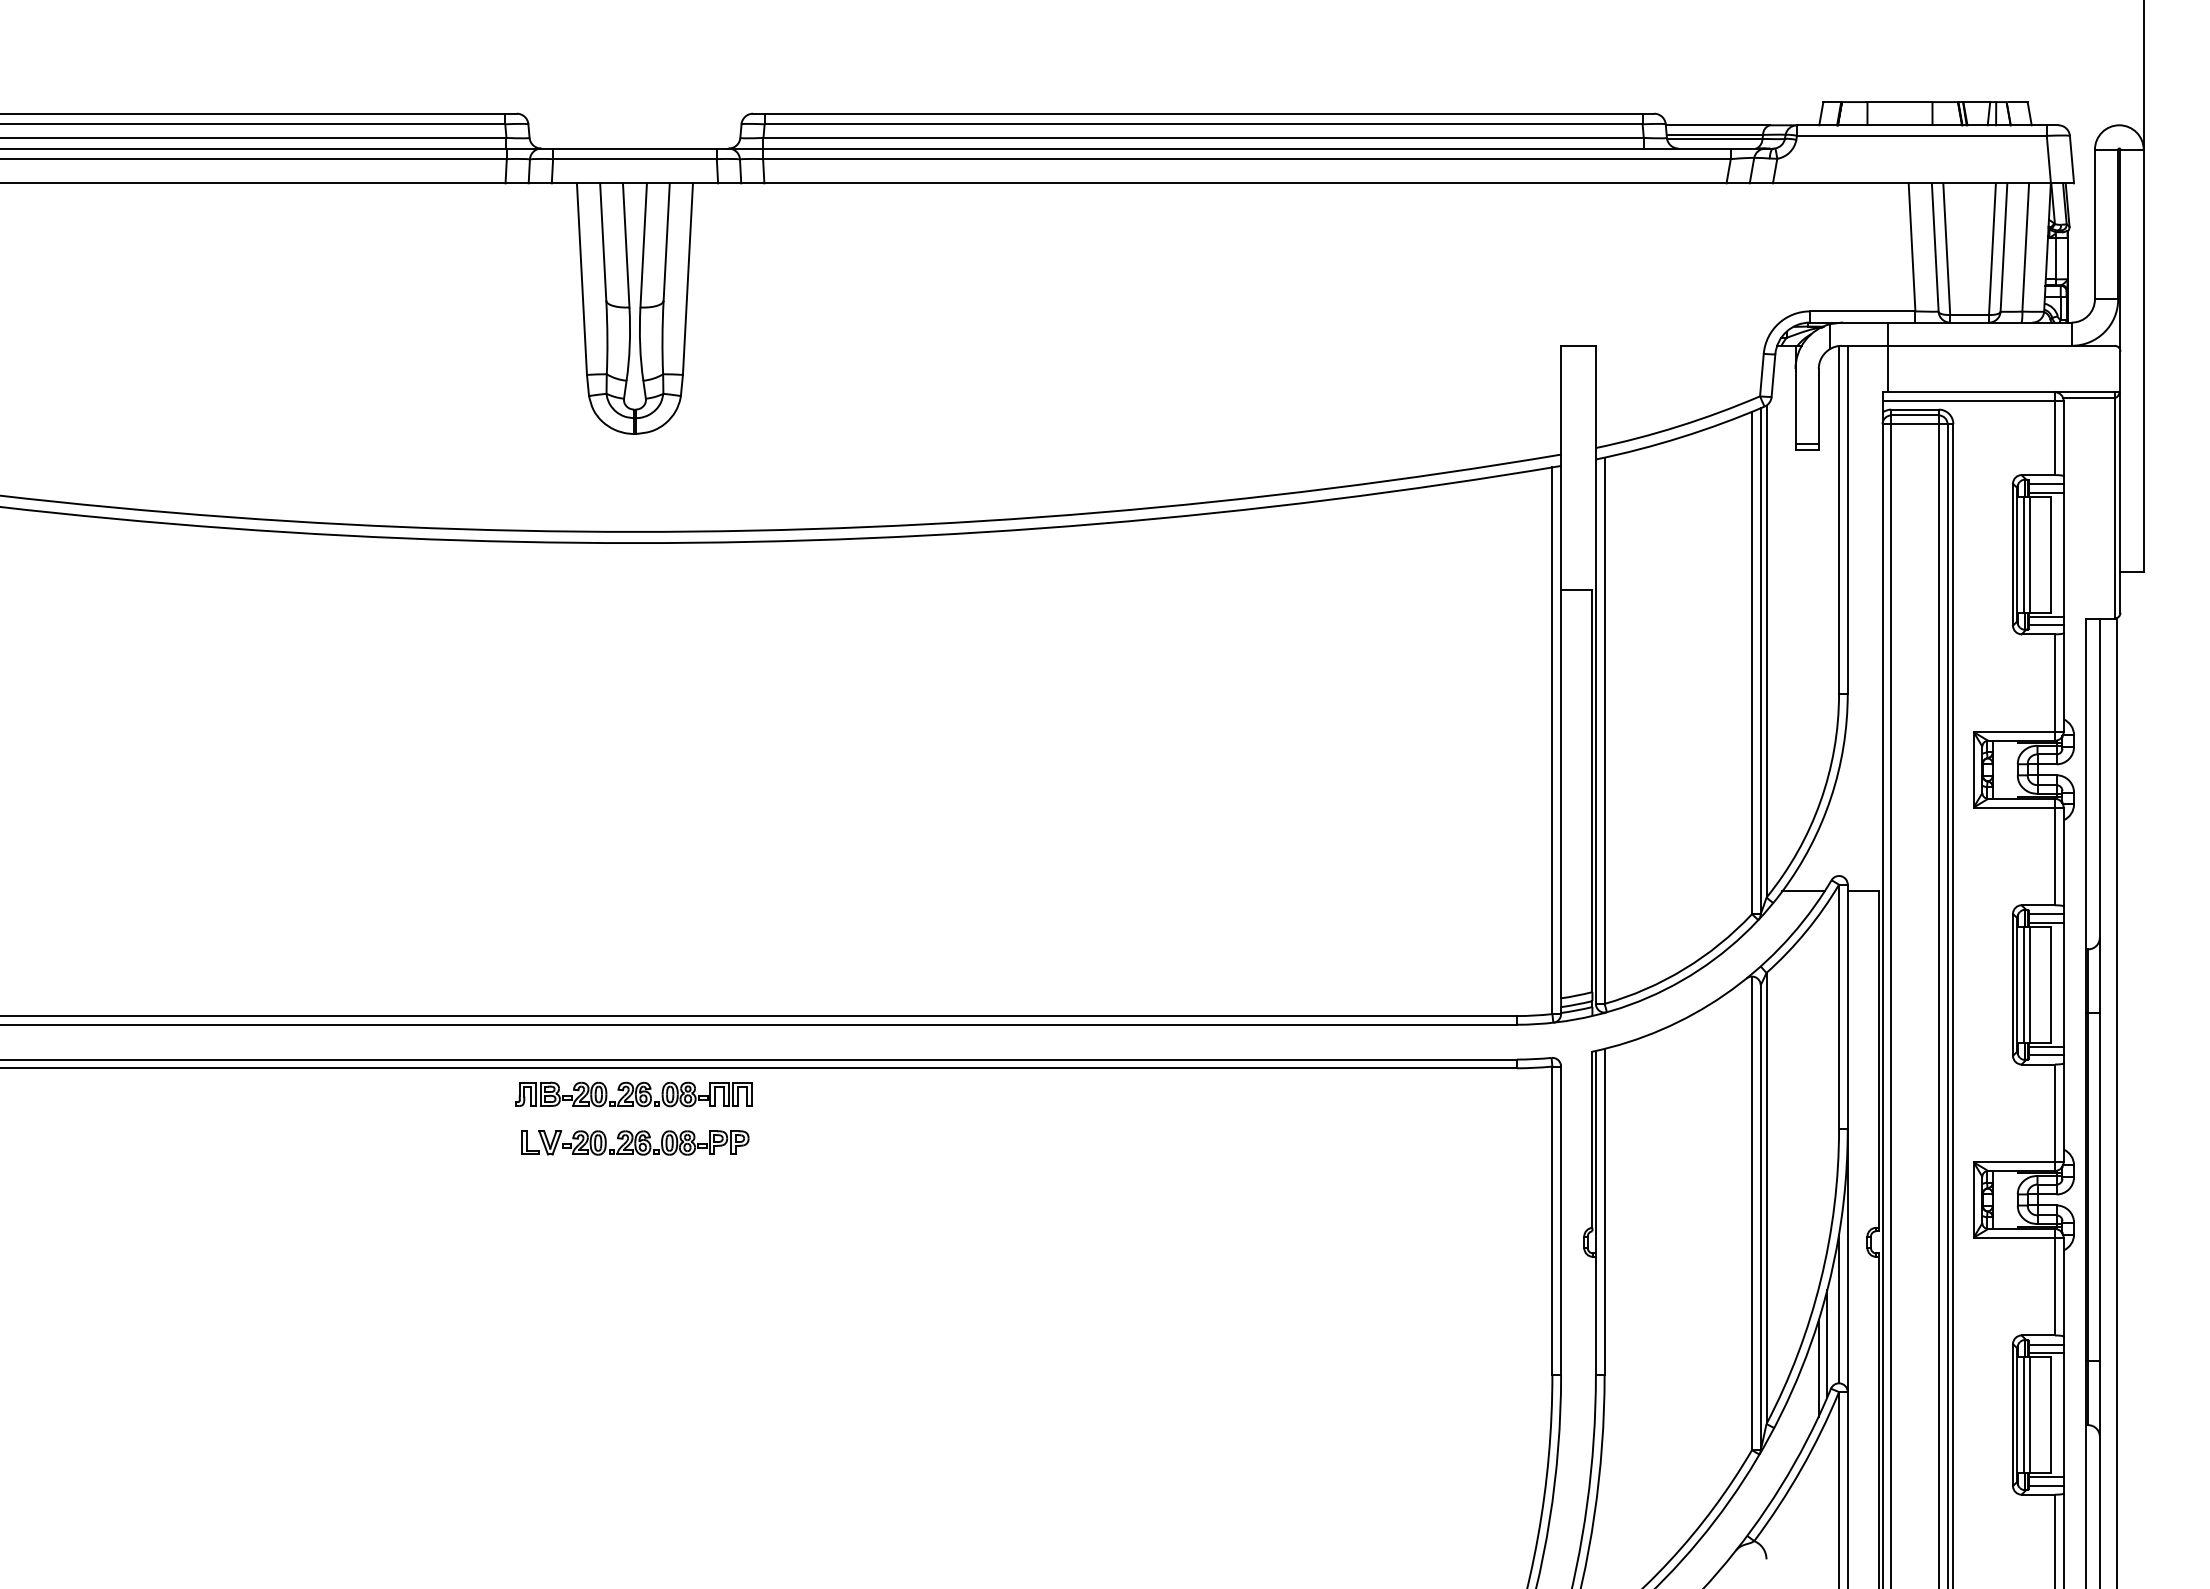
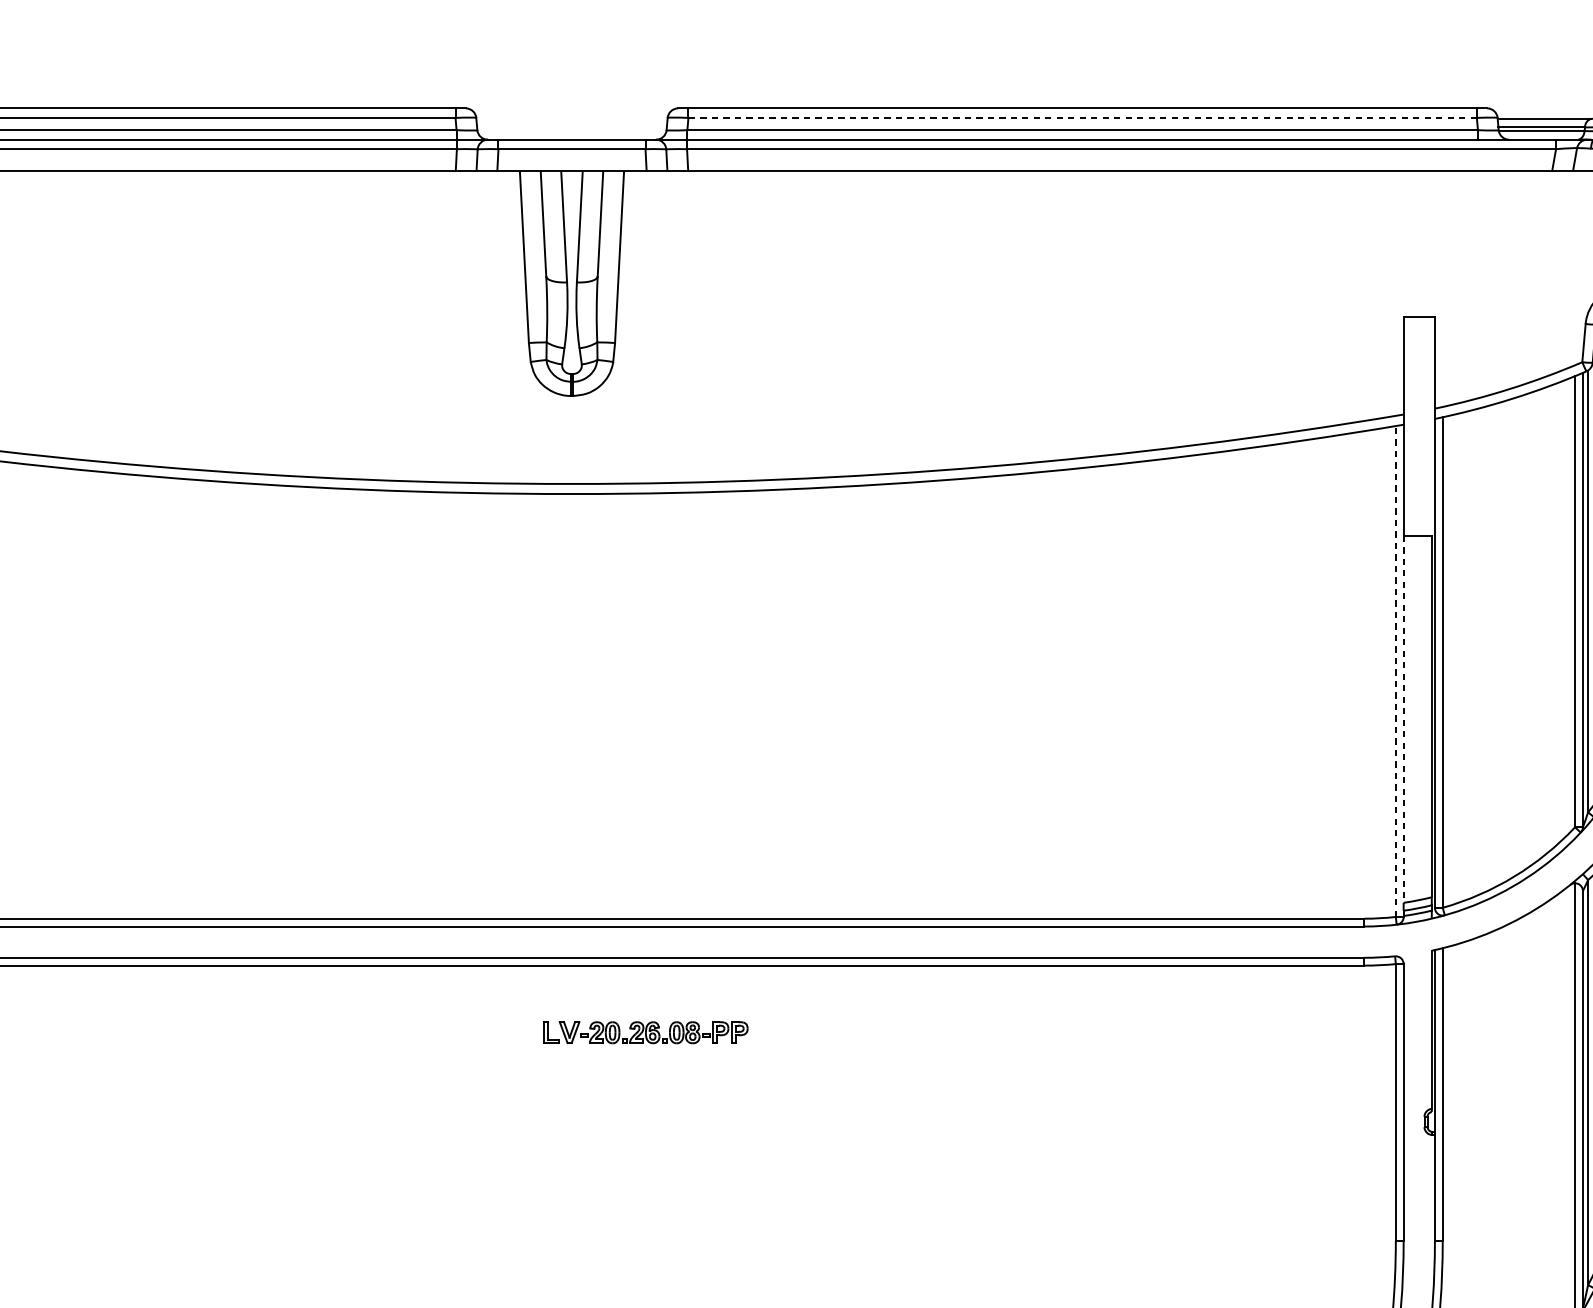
line: (1203, 124) -> (1082, 118), solid -> dashed
line: (1552, 740) -> (1395, 671), solid -> dashed
line: (1561, 794) -> (1404, 719), solid -> dashed
part: (633, 1094) -> (570, 989), removed
part: (635, 1142) -> (646, 1032), moved

